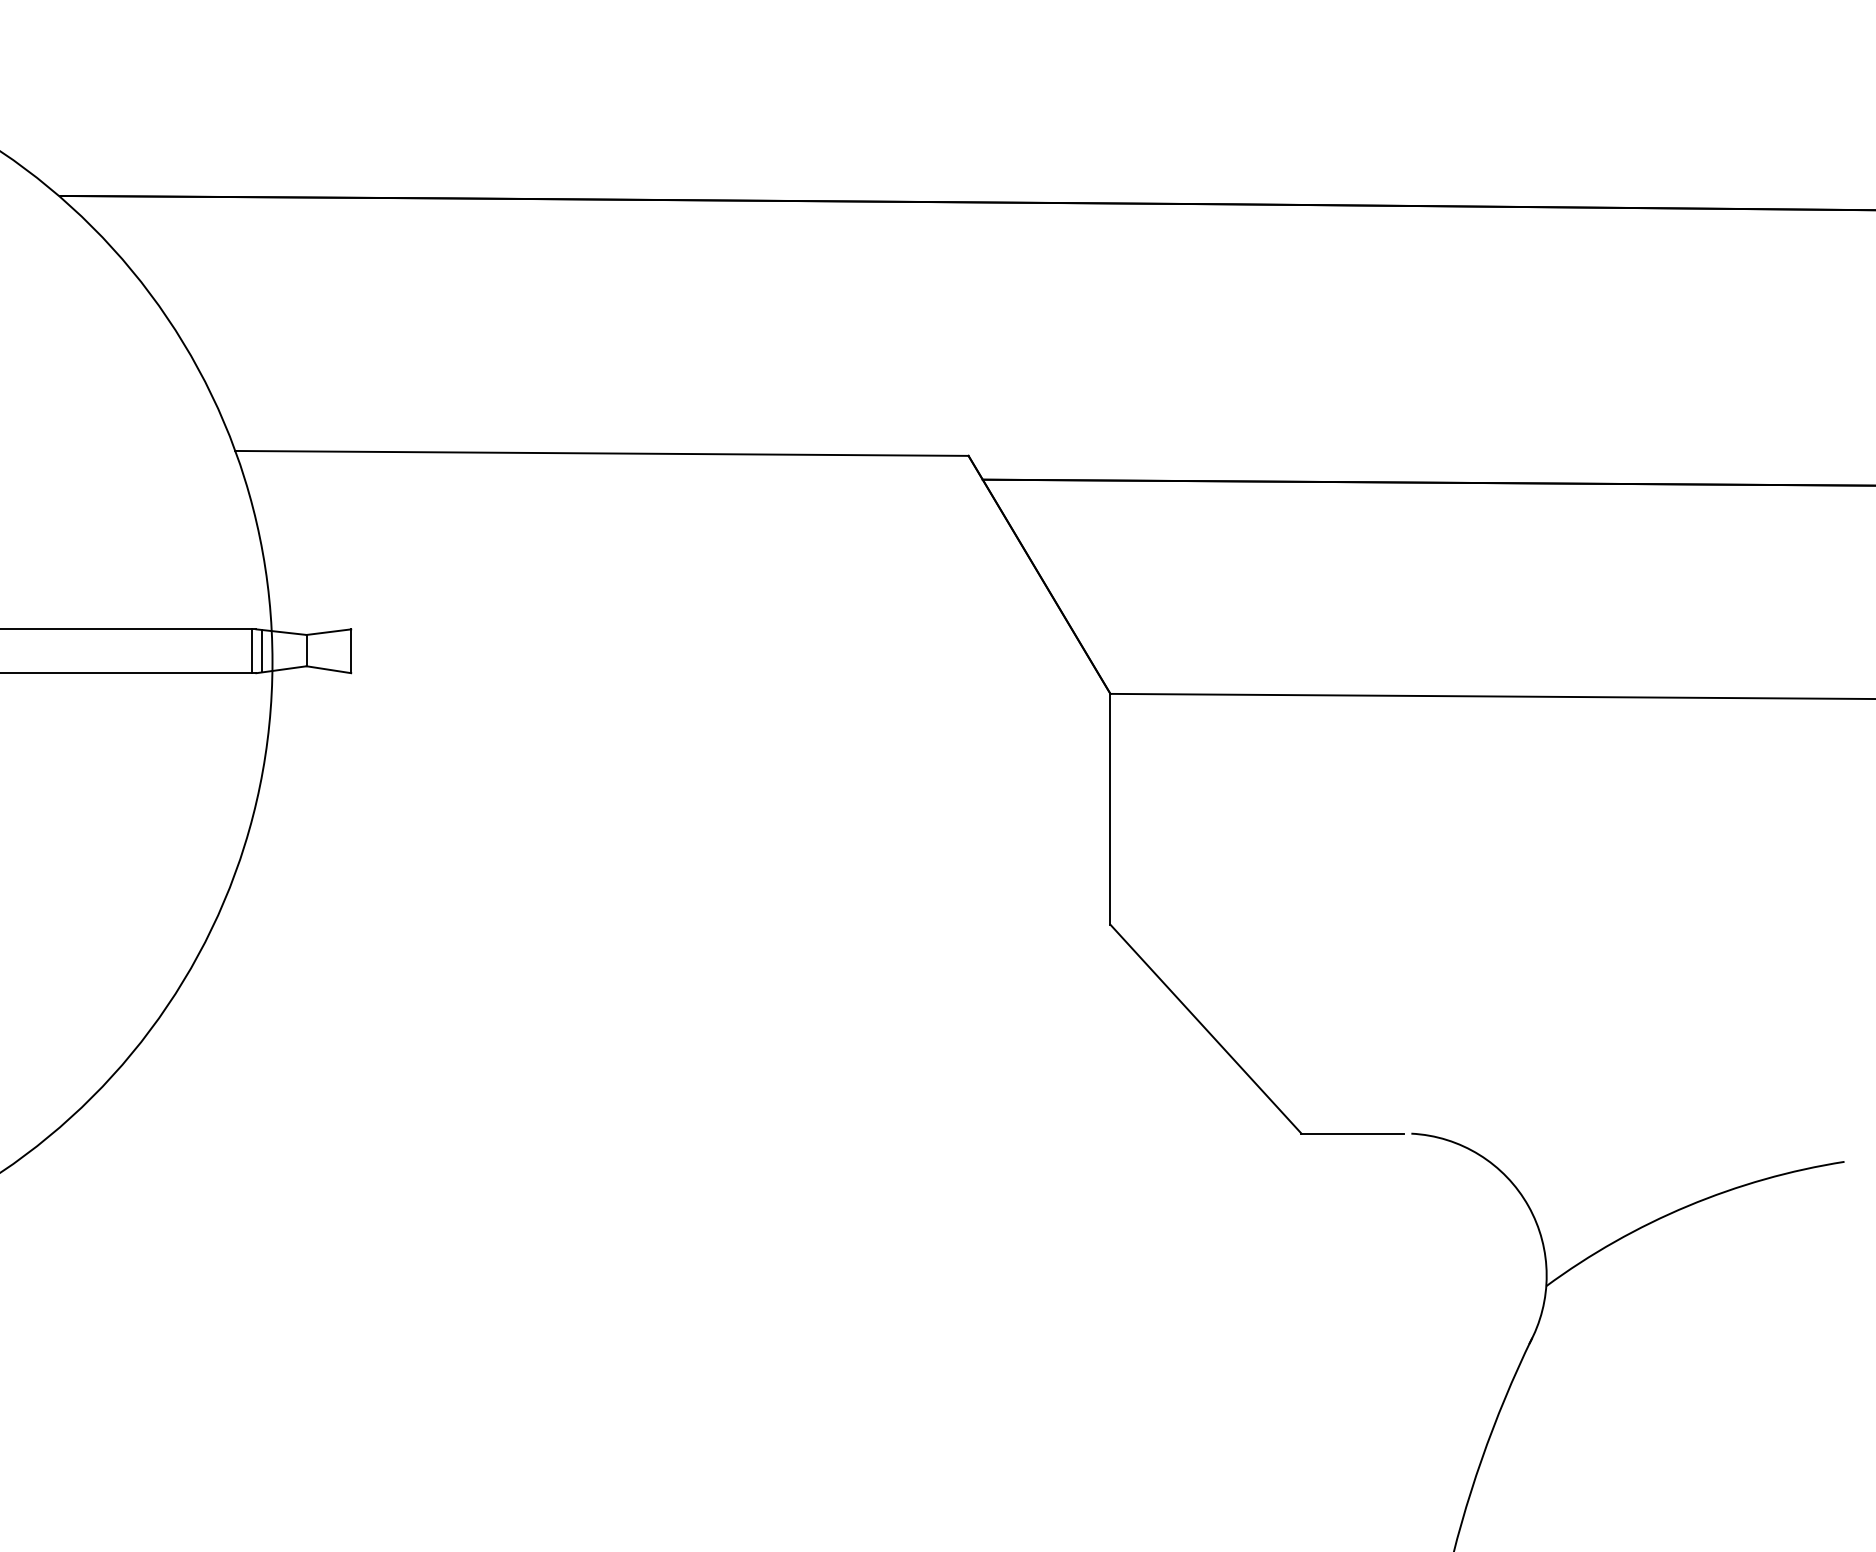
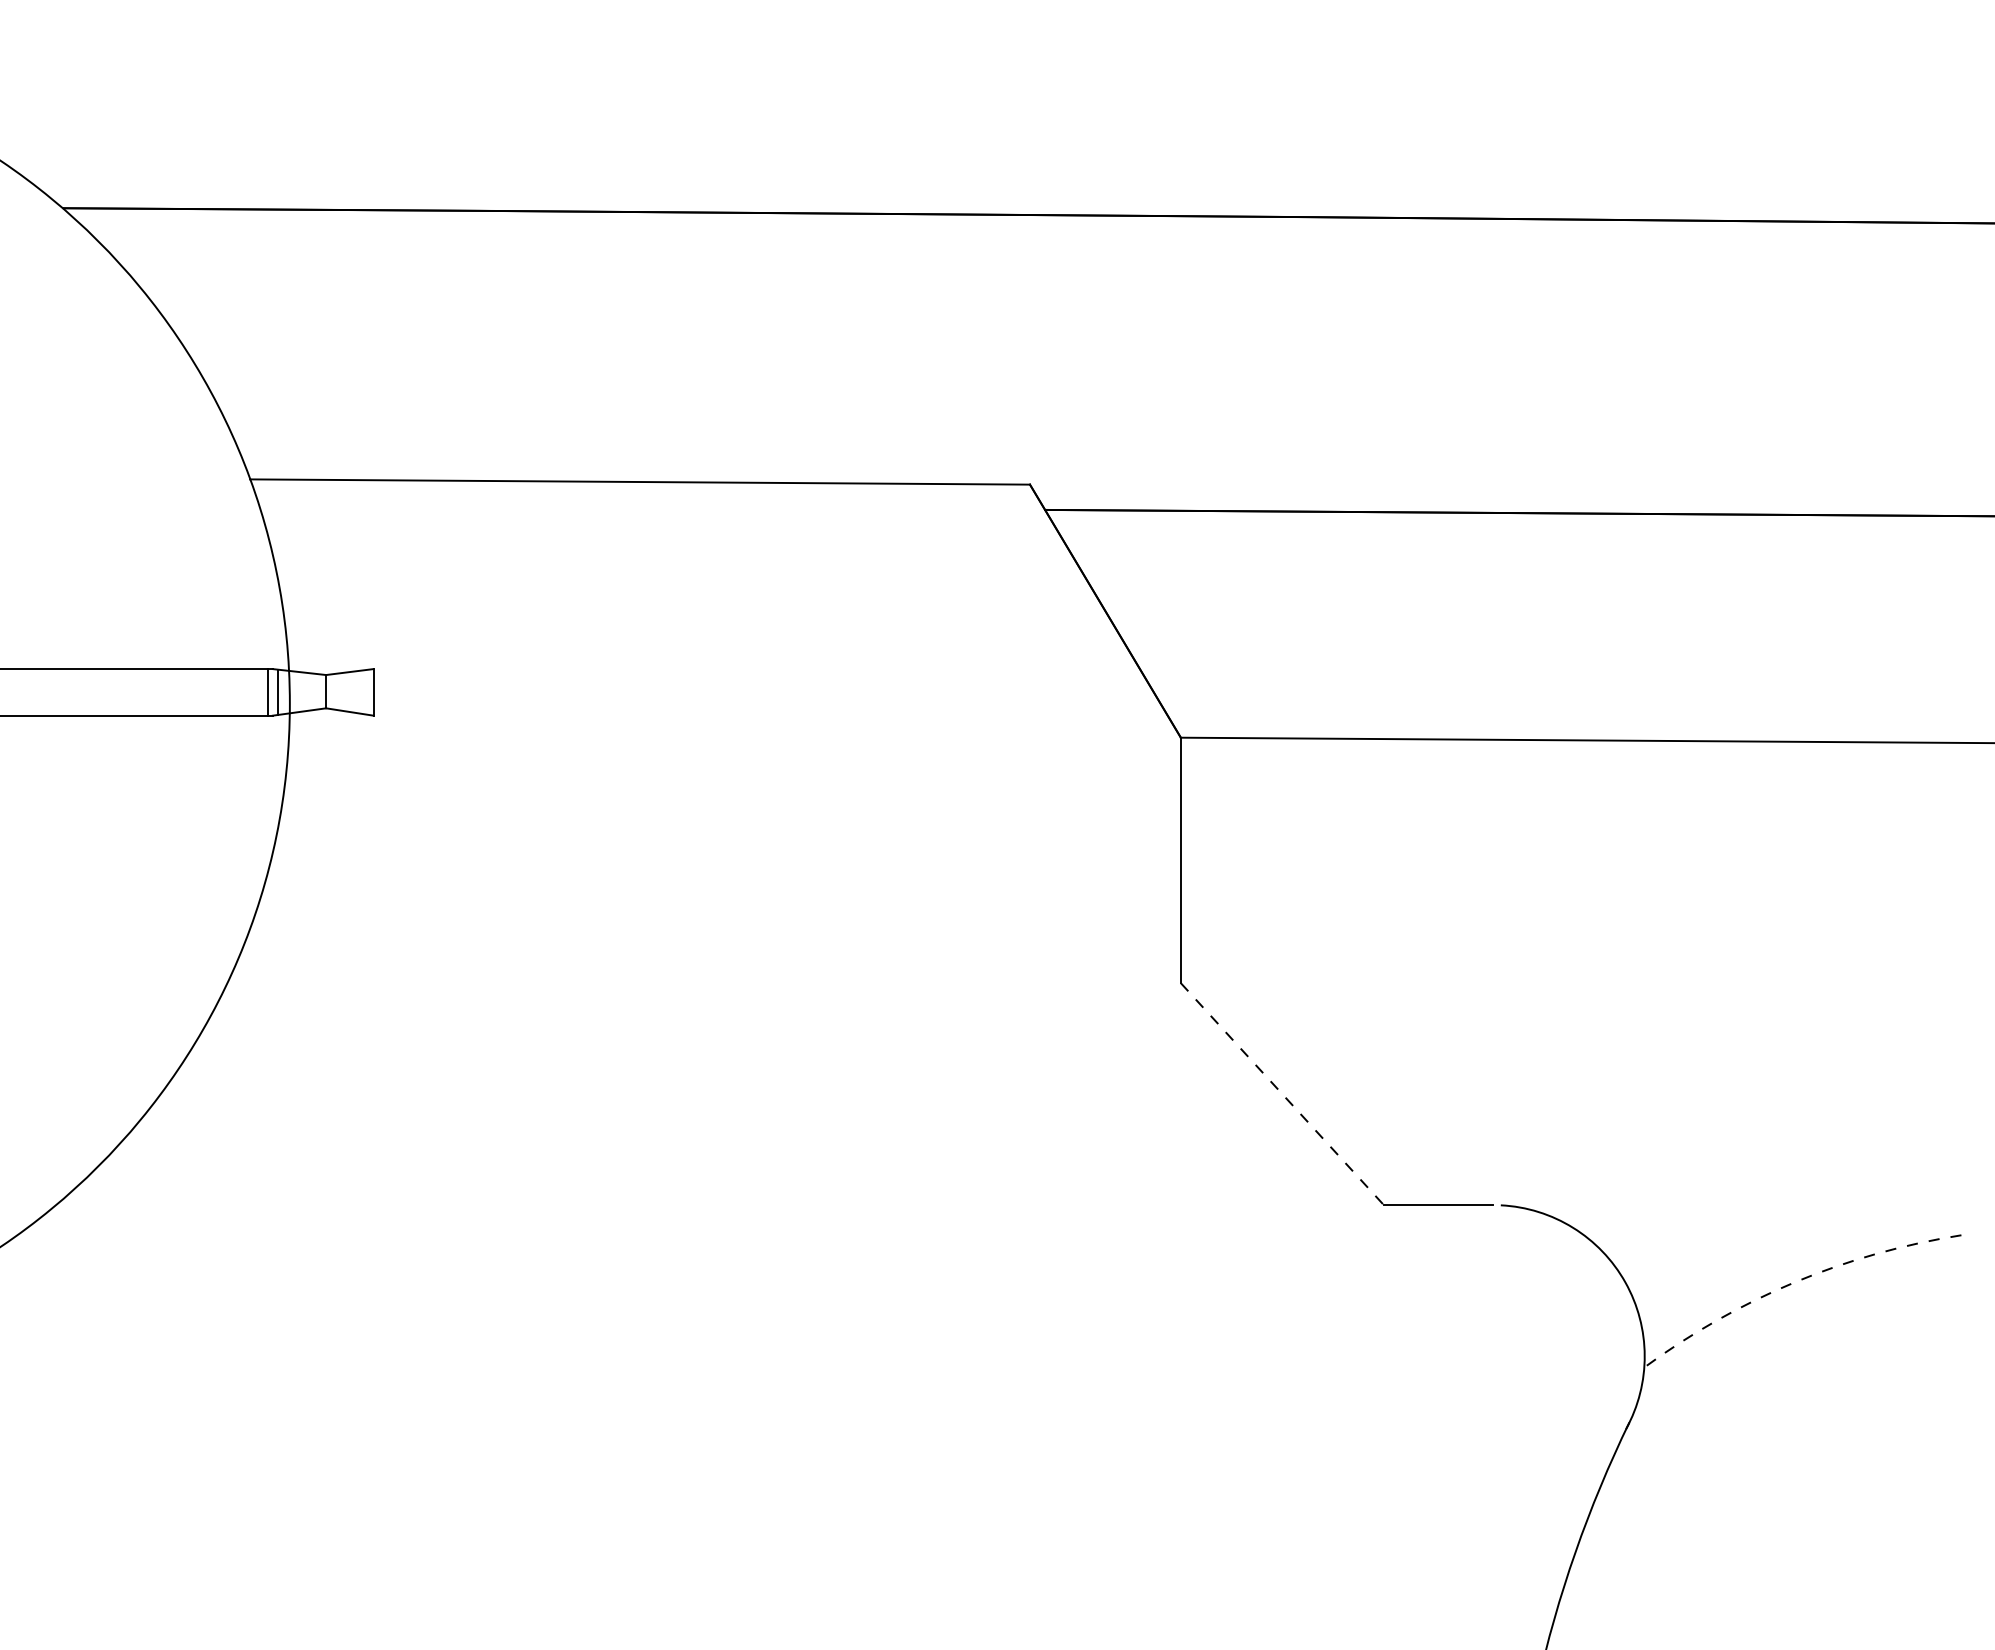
line: (1206, 1029) -> (1282, 1094), solid -> dashed
arc: (1687, 1206) -> (1794, 1282), solid -> dashed

